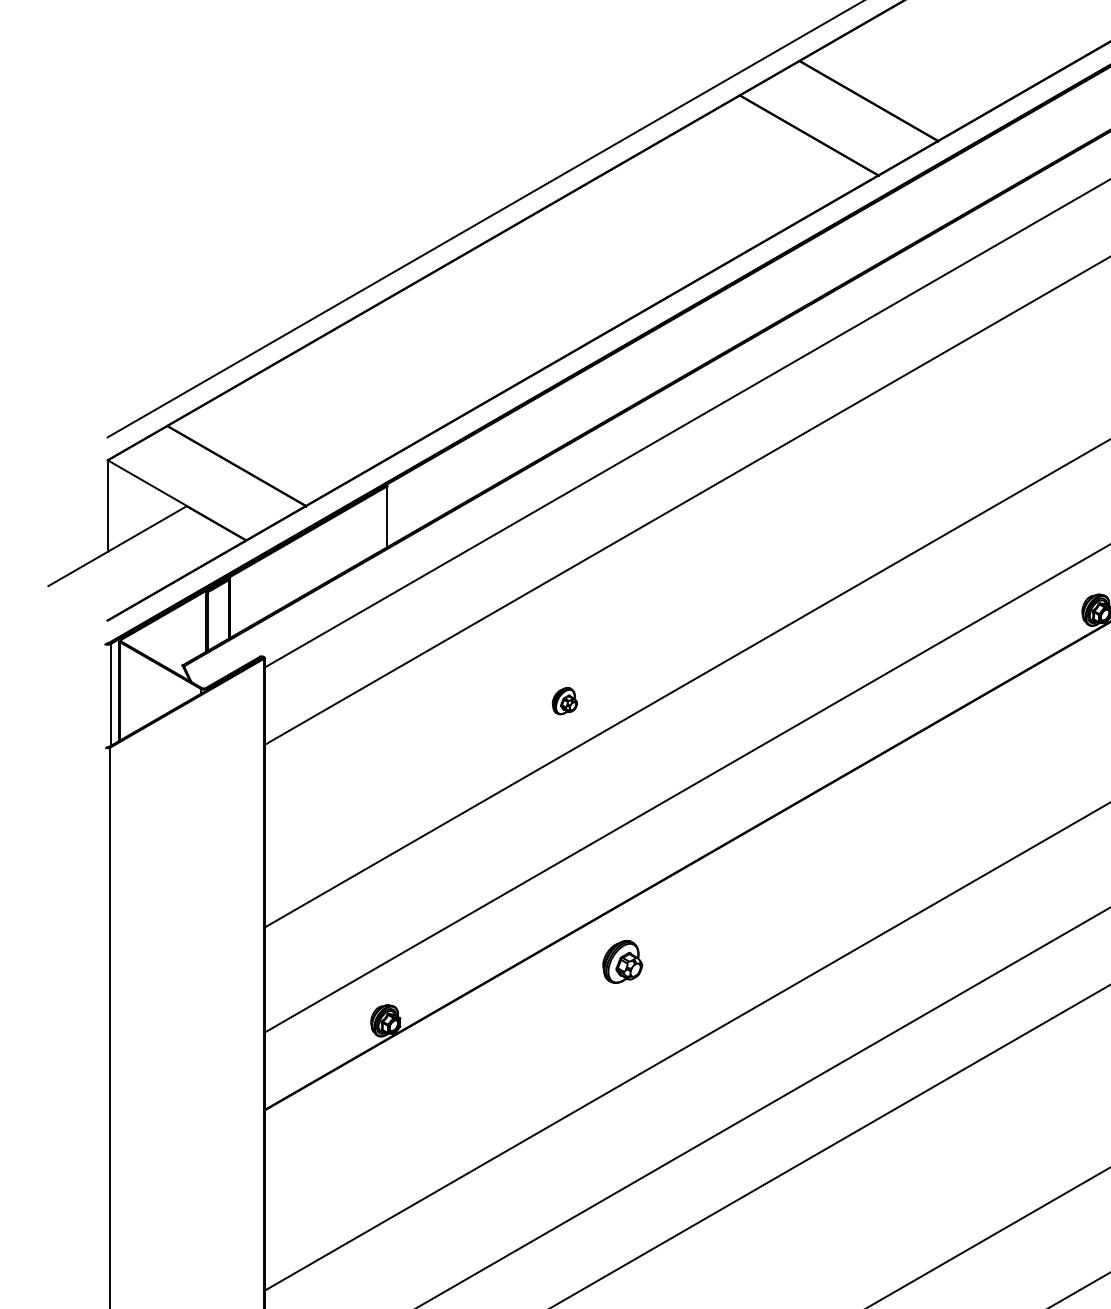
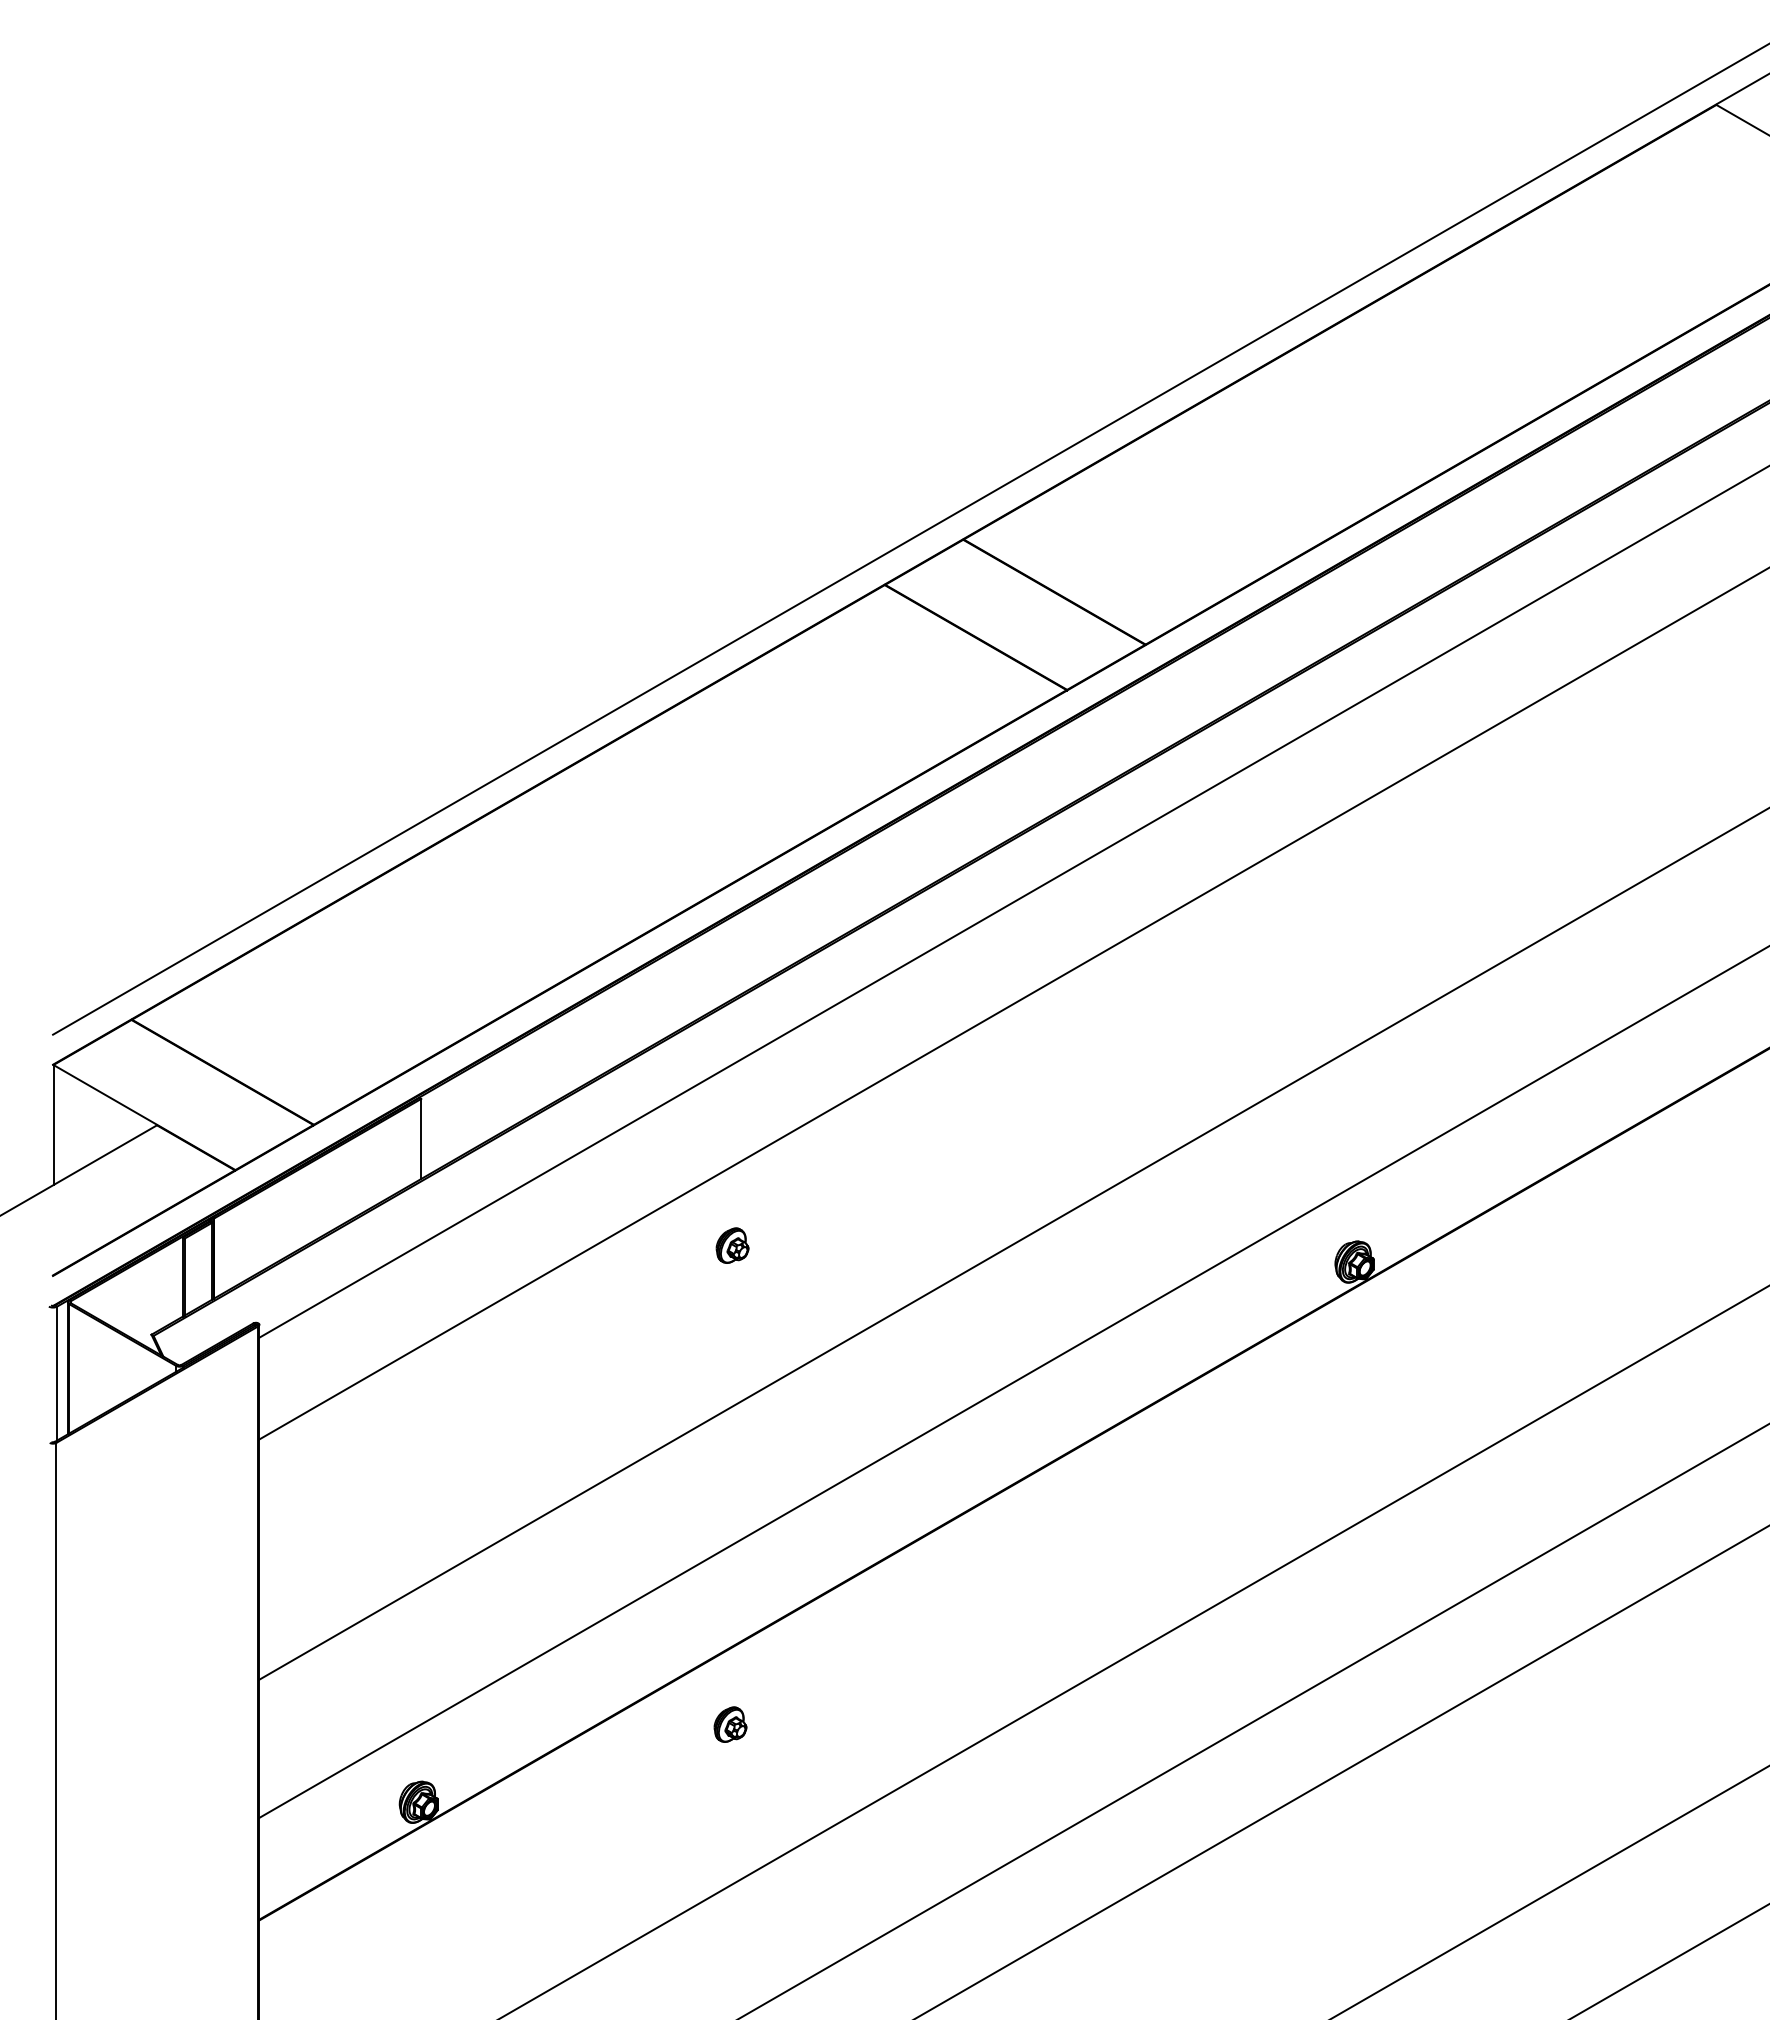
part: (564, 700) -> (732, 1245), moved
part: (622, 961) -> (730, 1724), size x0.62

